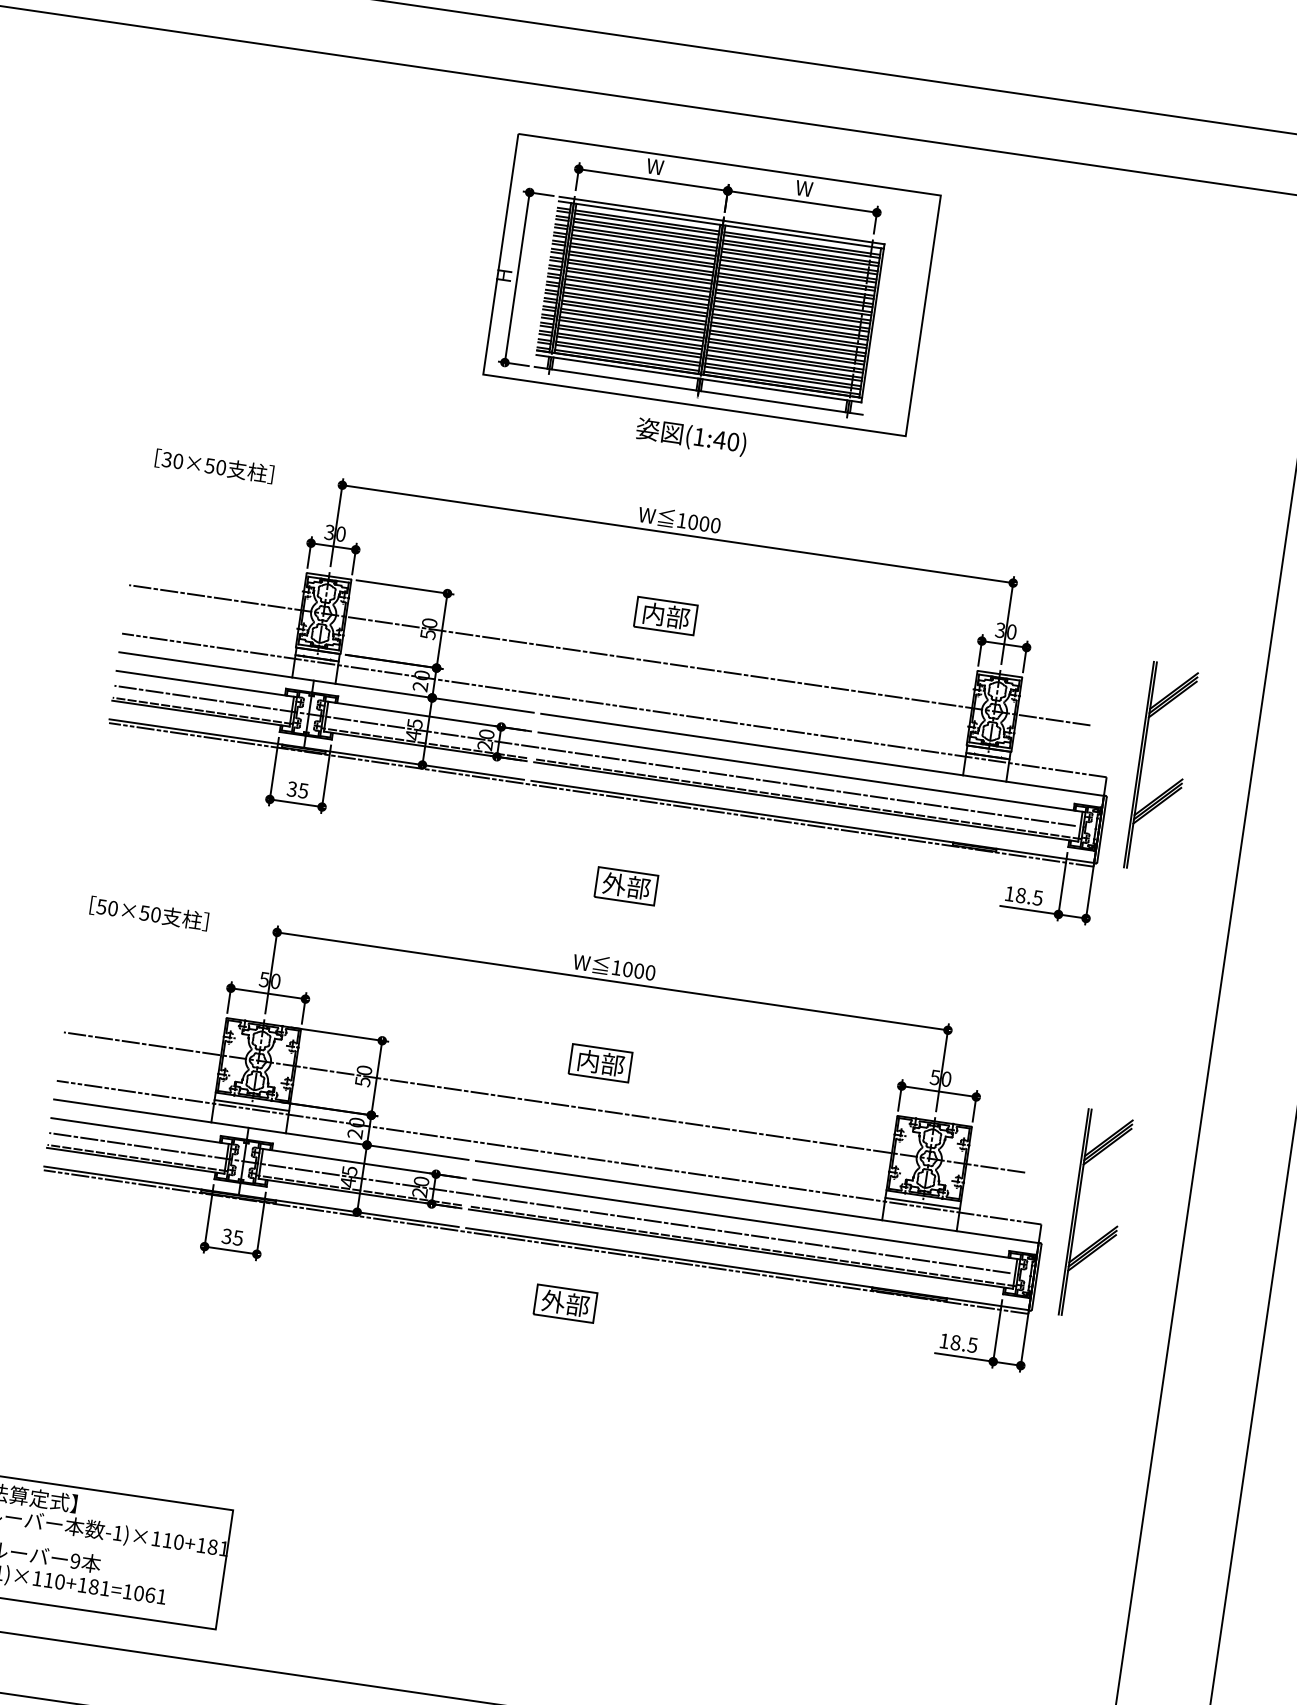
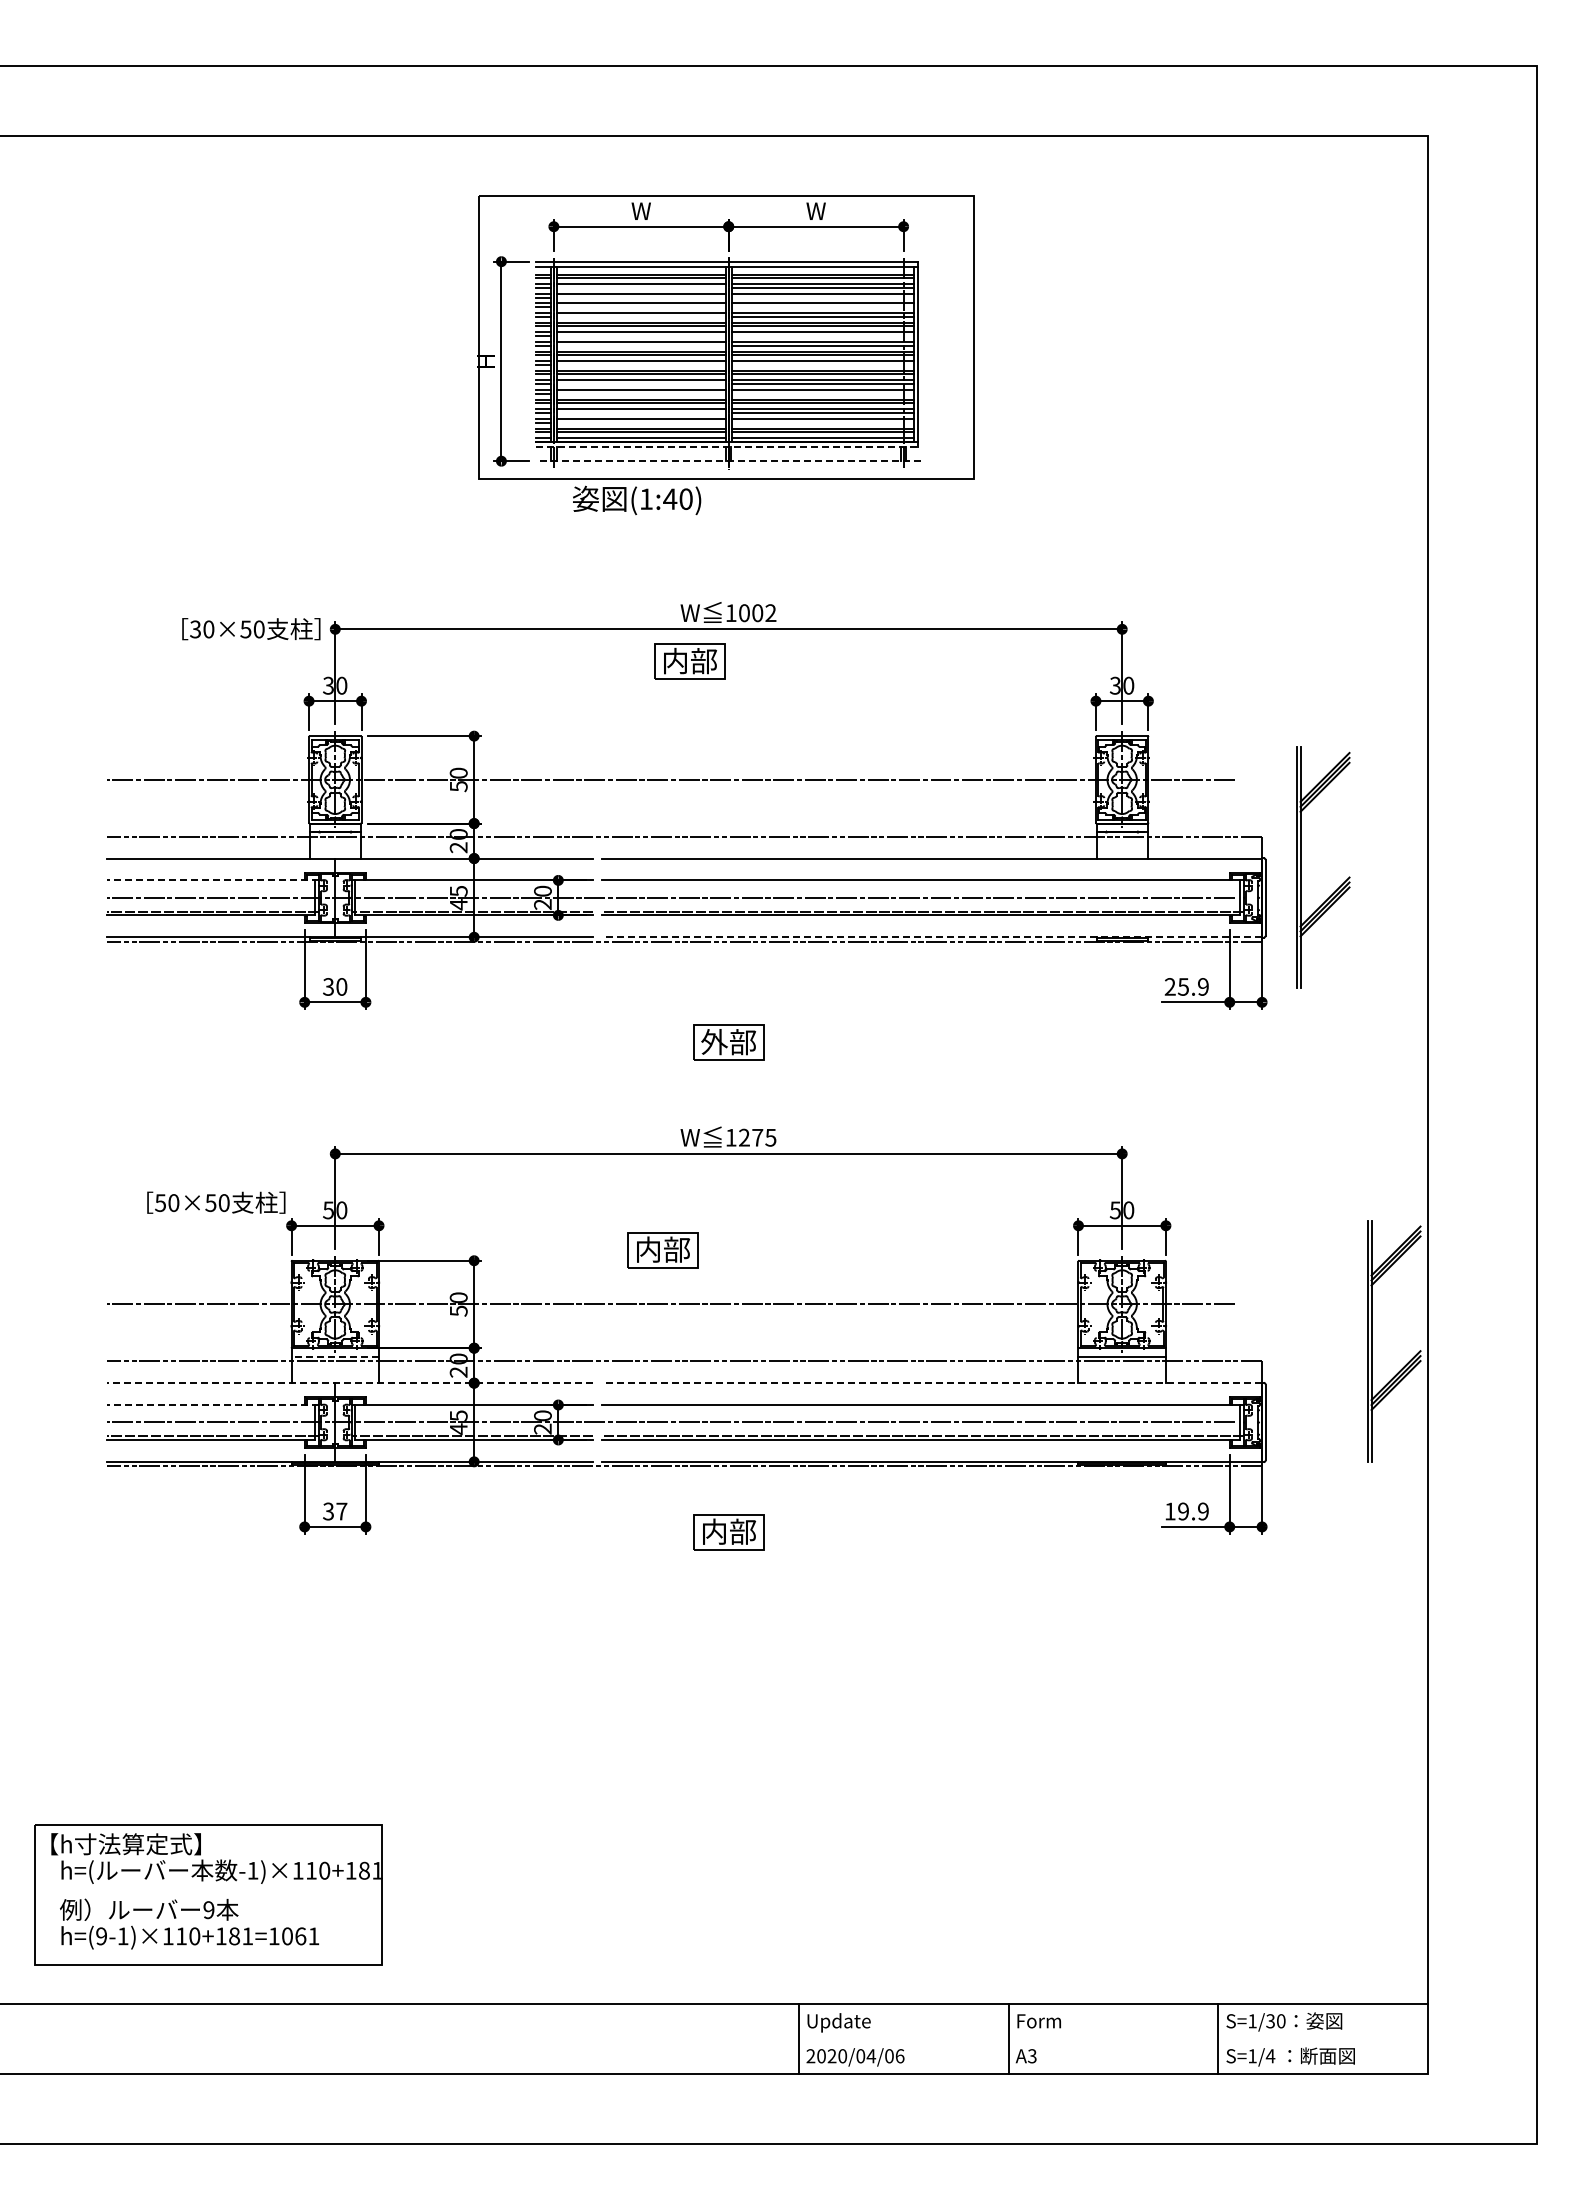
line: (645, 231) -> (640, 287), removed
line: (643, 240) -> (640, 297), removed
line: (642, 248) -> (640, 307), removed
line: (641, 256) -> (640, 316), removed
line: (798, 262) -> (822, 297), removed
line: (797, 271) -> (822, 307), removed
line: (638, 273) -> (640, 336), removed
line: (637, 281) -> (640, 345), removed
line: (794, 296) -> (822, 336), removed
line: (635, 297) -> (640, 364), removed
line: (633, 314) -> (640, 384), removed
line: (790, 320) -> (822, 364), removed
line: (631, 322) -> (640, 393), removed
line: (629, 338) -> (640, 412), removed
line: (787, 344) -> (822, 393), removed
line: (628, 346) -> (640, 422), removed
line: (783, 369) -> (822, 422), removed
line: (699, 379) -> (727, 447), solid -> dashed
line: (698, 391) -> (728, 461), solid -> dashed
text: (691, 437) -> (637, 500), moved
text: (214, 466) -> (251, 629), moved
text: (715, 525) -> (770, 613), 1000 -> 1002
part: (665, 616) -> (689, 661), moved
line: (206, 684) -> (212, 880), solid -> dashed
part: (1142, 764) -> (1301, 867), moved
text: (303, 790) -> (341, 986), 35 -> 30
line: (812, 822) -> (931, 937), solid -> dashed
text: (1023, 895) -> (1186, 986), 18.5 -> 25.9
text: (149, 913) -> (216, 1202), moved
text: (639, 970) -> (757, 1137), 1000 -> 1275
part: (600, 1063) -> (662, 1250), moved
line: (252, 1105) -> (335, 1356), solid -> dashed
line: (260, 1129) -> (349, 1383), solid -> dashed
line: (141, 1131) -> (212, 1405), solid -> dashed
line: (756, 1202) -> (931, 1383), solid -> dashed
part: (1077, 1212) -> (1372, 1341), moved
text: (237, 1238) -> (341, 1511), 35 -> 37
text: (553, 1301) -> (714, 1531), 外部 -> 内部
text: (964, 1343) -> (1193, 1511), 18.5 -> 19.9

